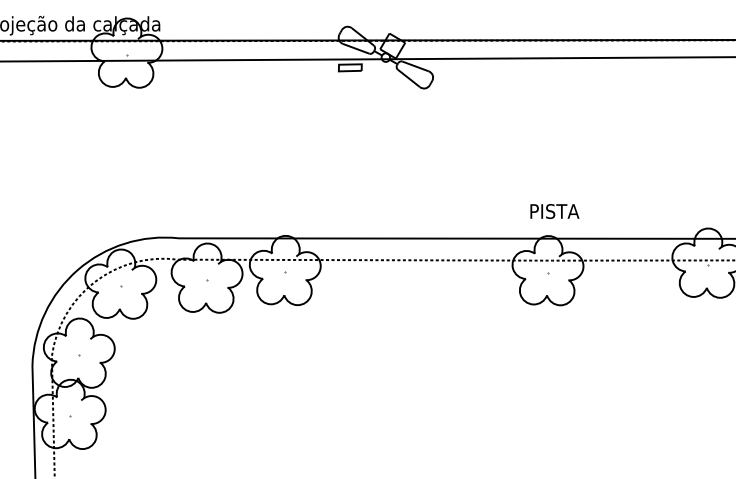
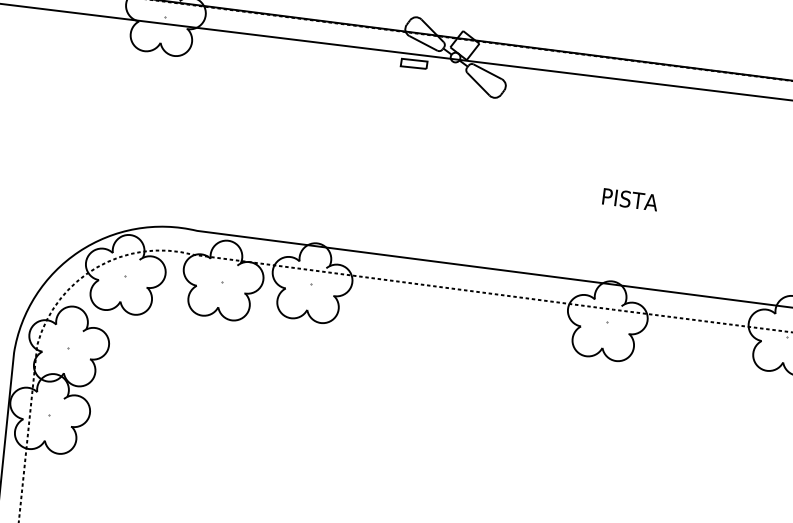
text: (554, 211) -> (629, 199), moved

